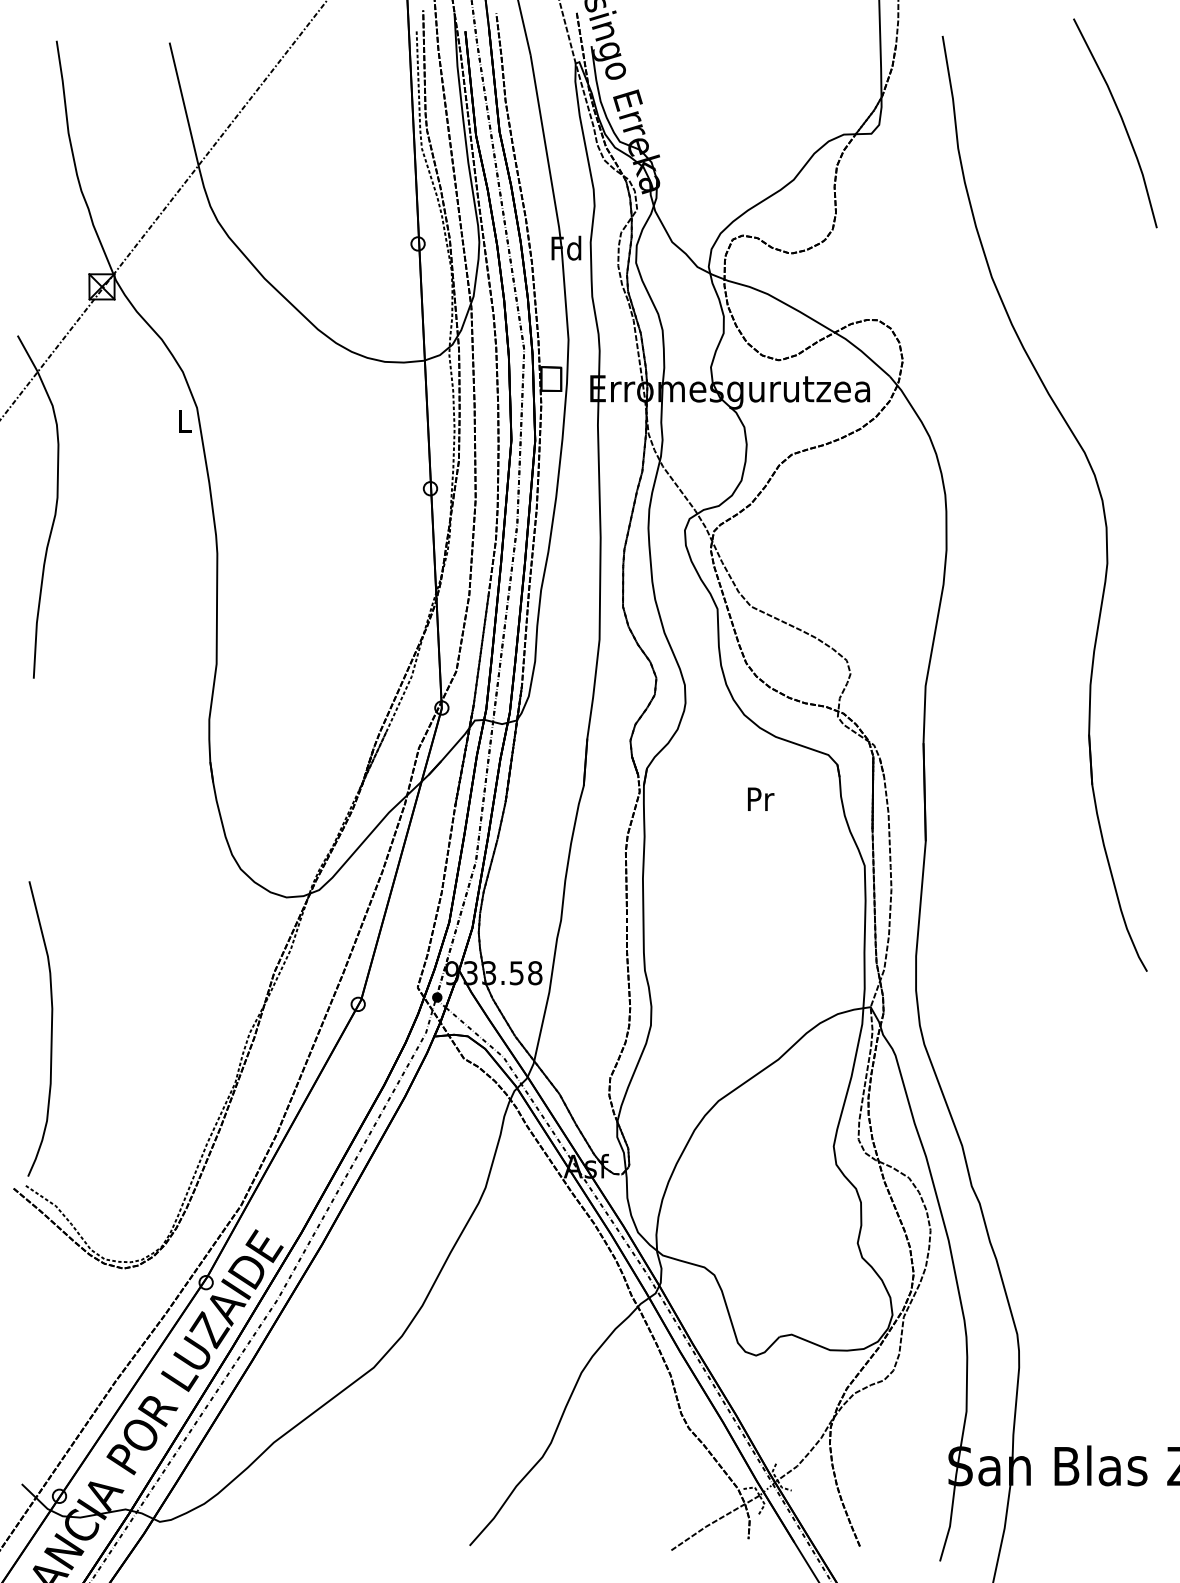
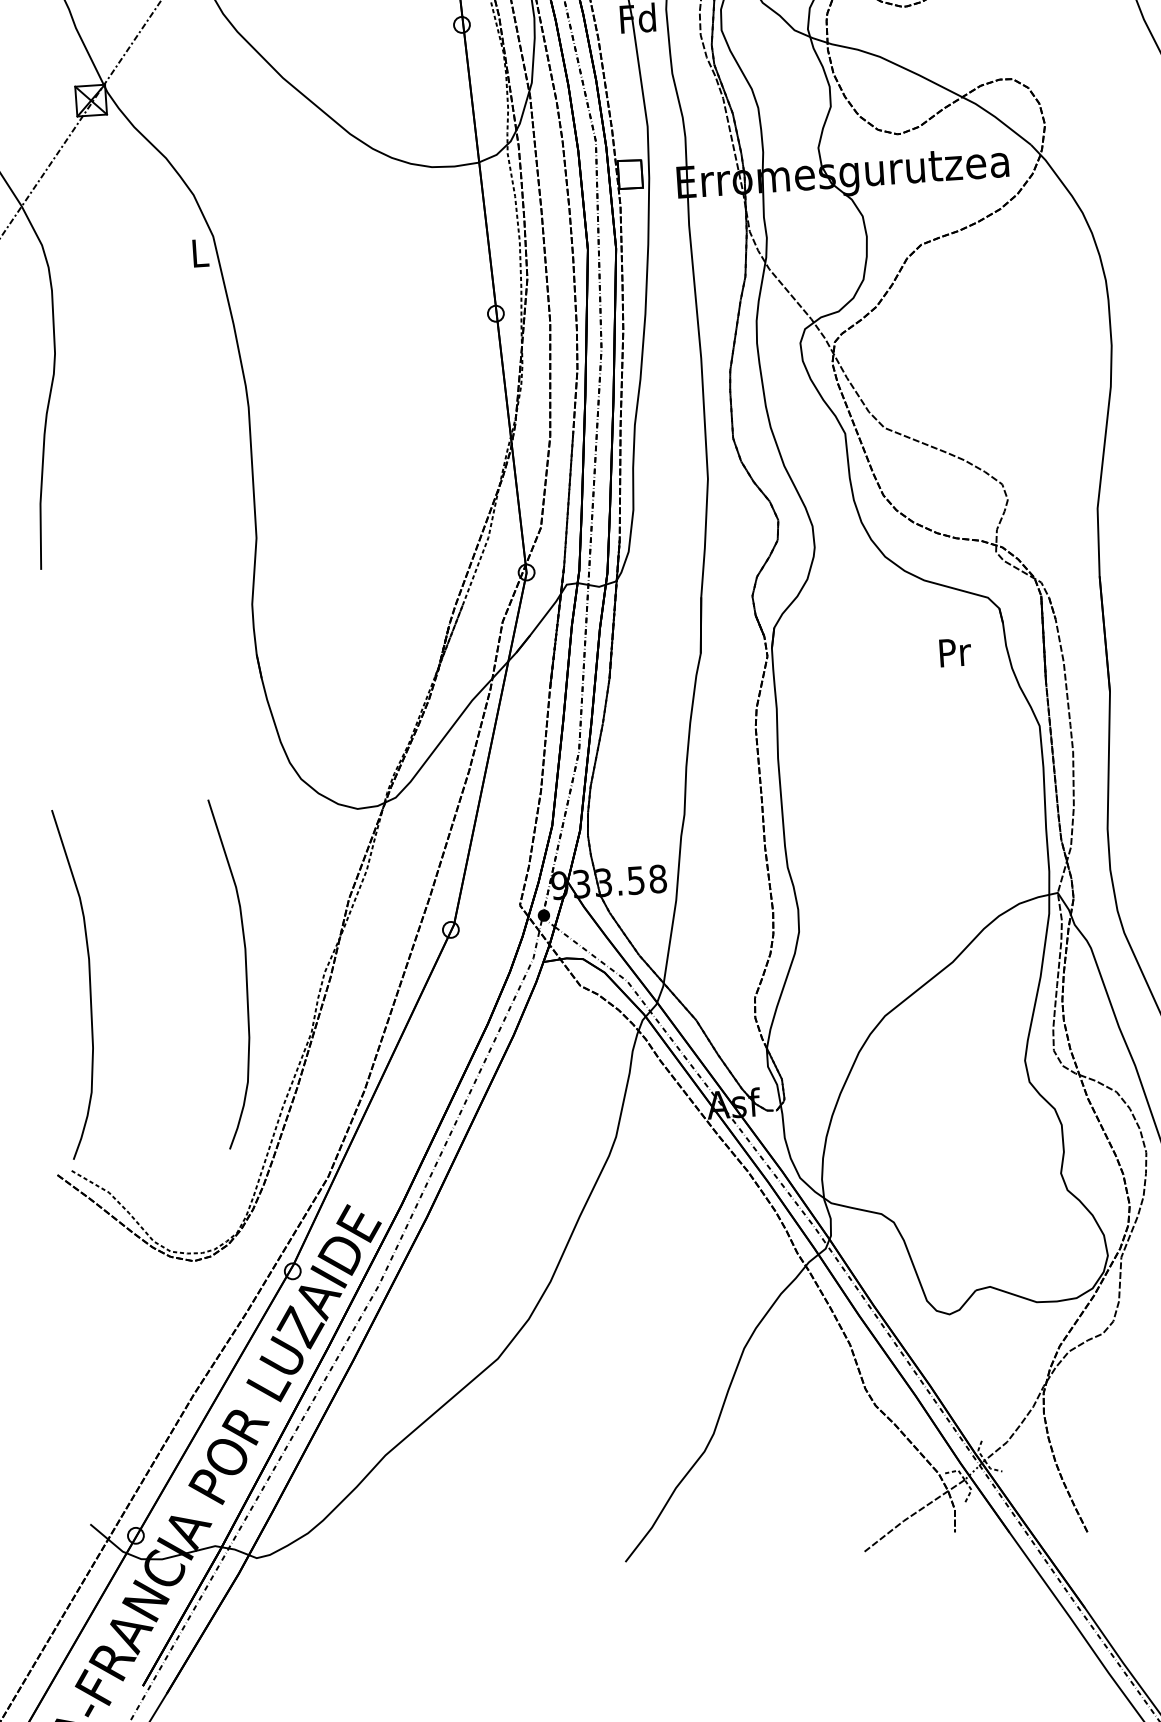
text: (761, 798) -> (955, 651), moved
curve: (182, 1032) -> (245, 977), added

